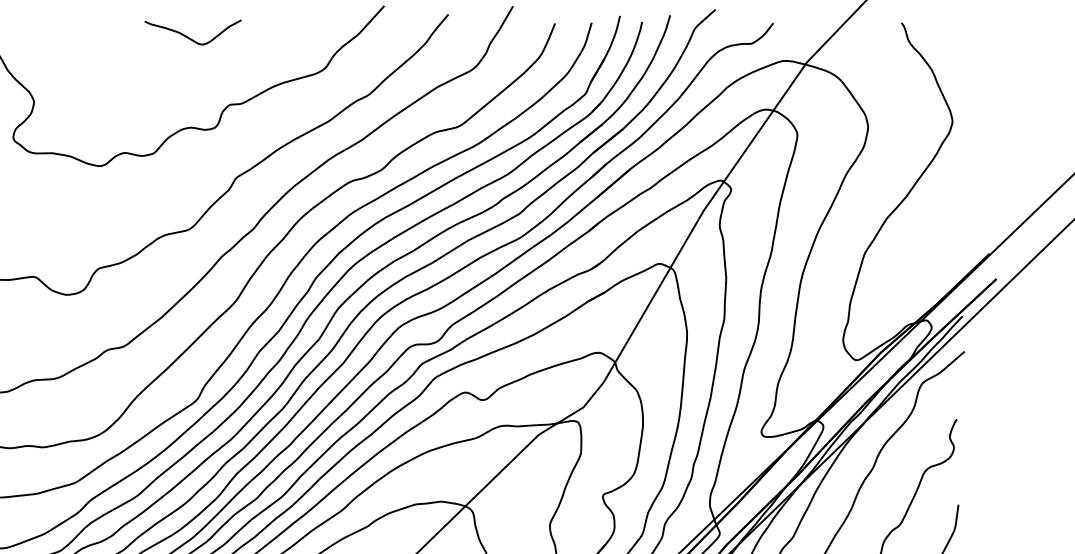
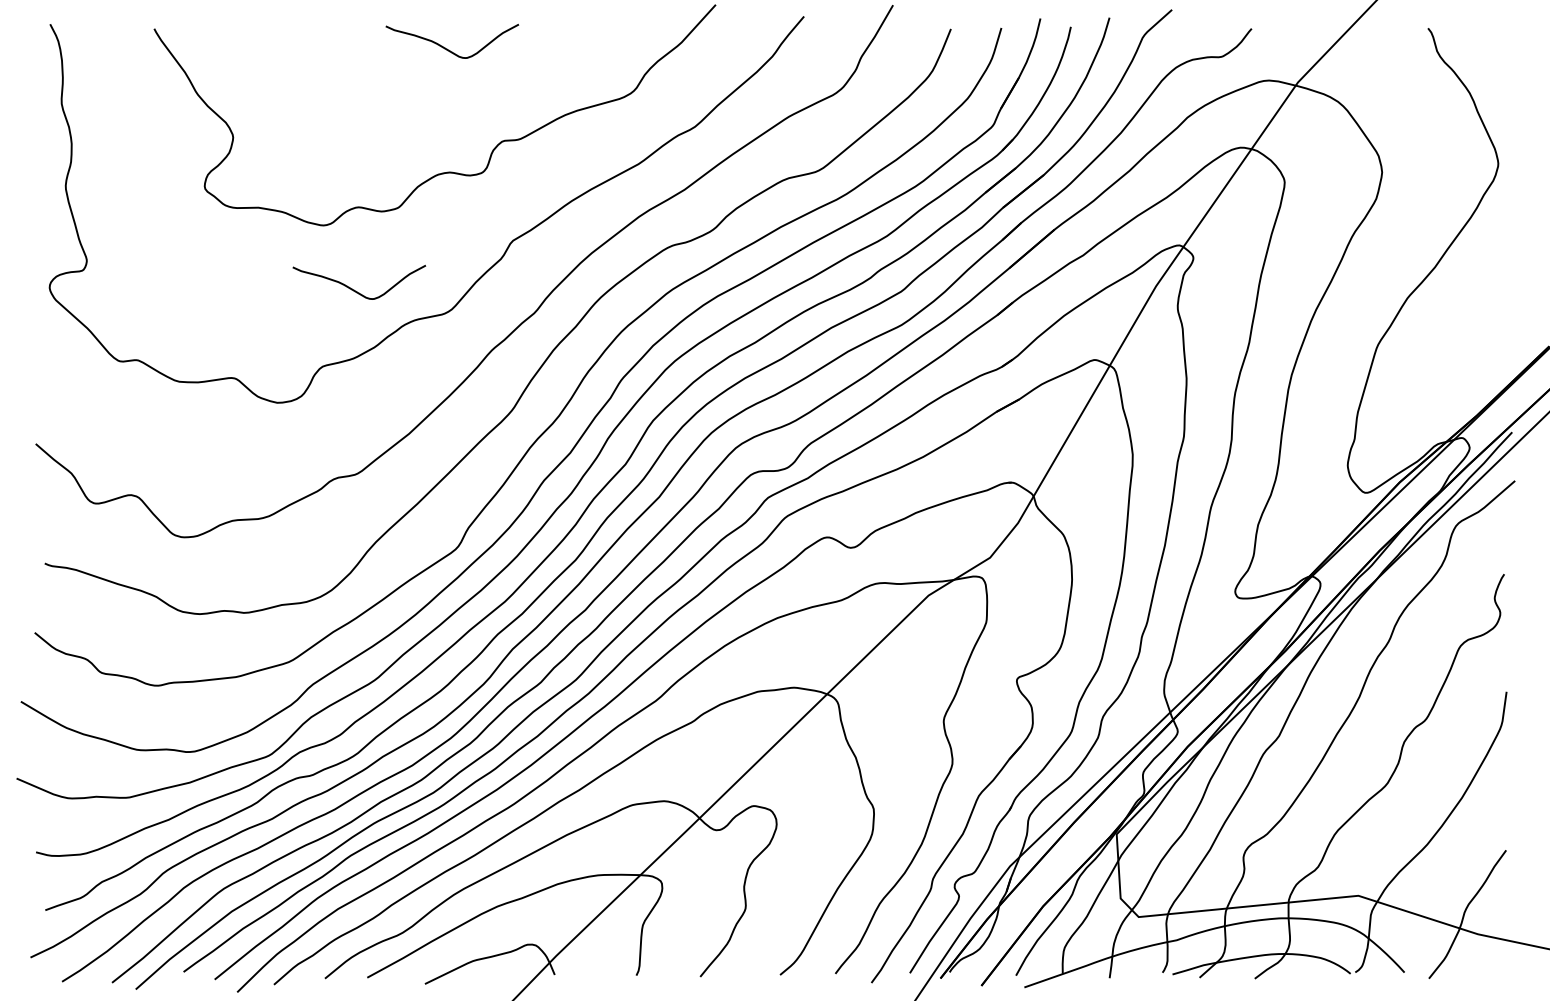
curve: (122, 212) -> (354, 289), added

